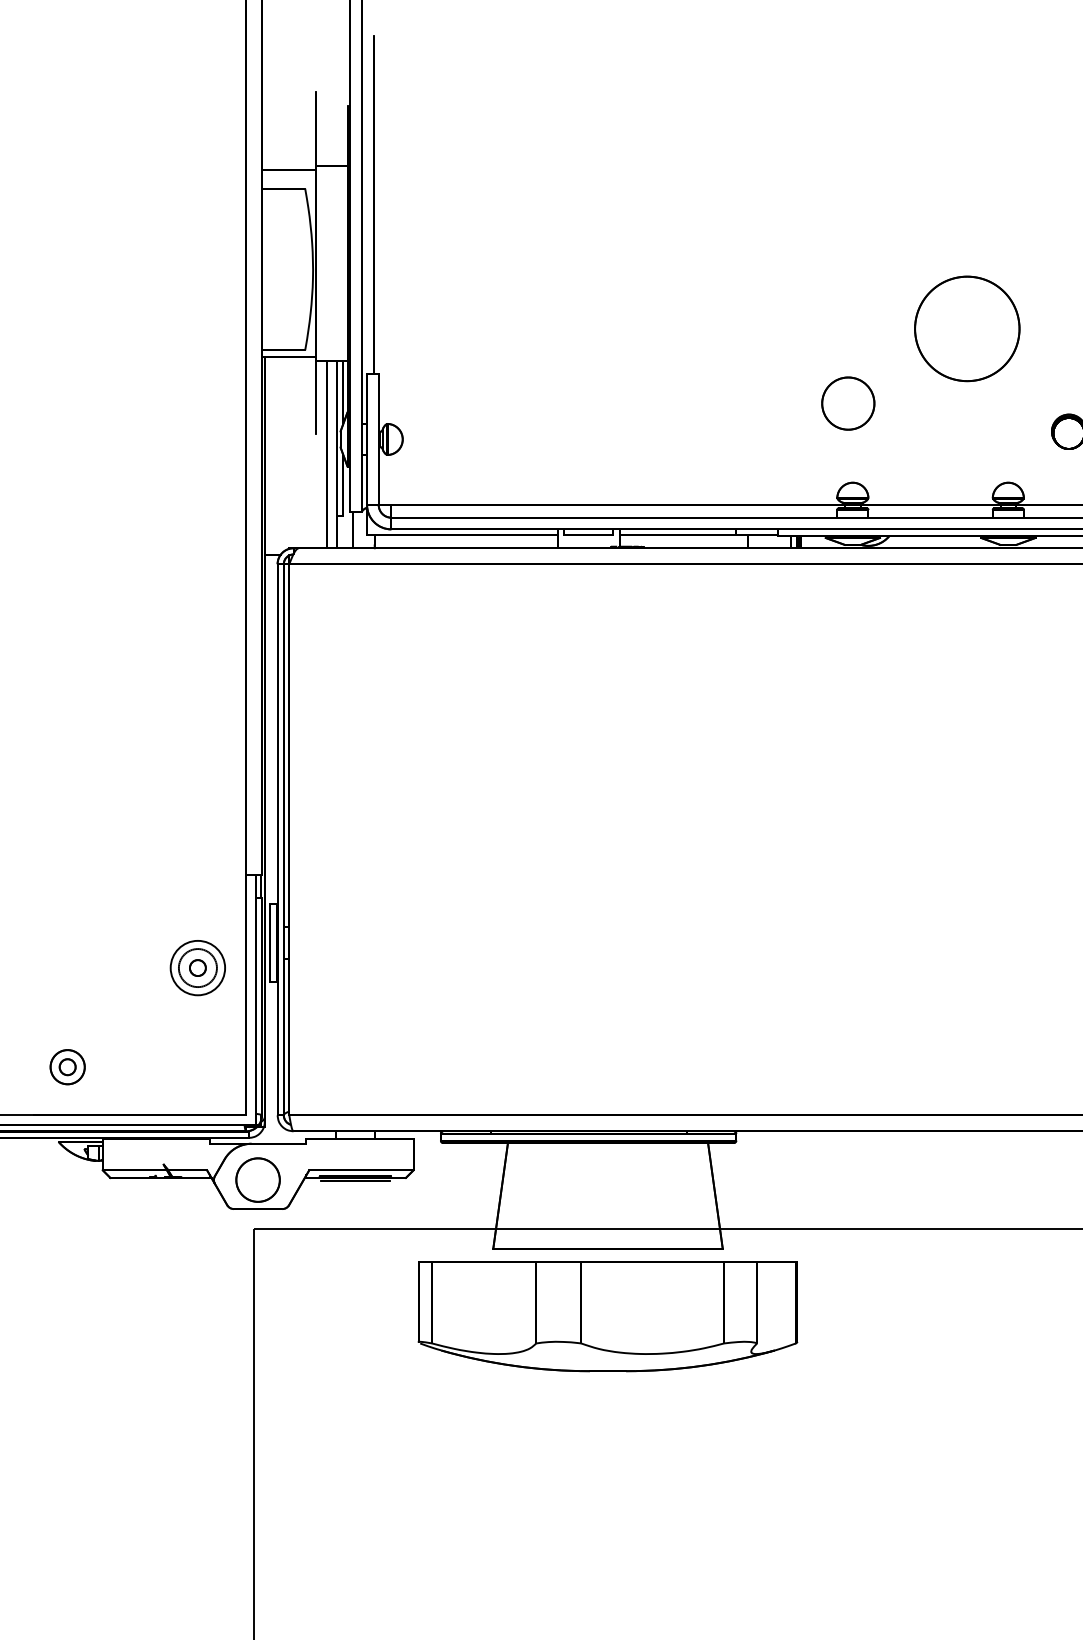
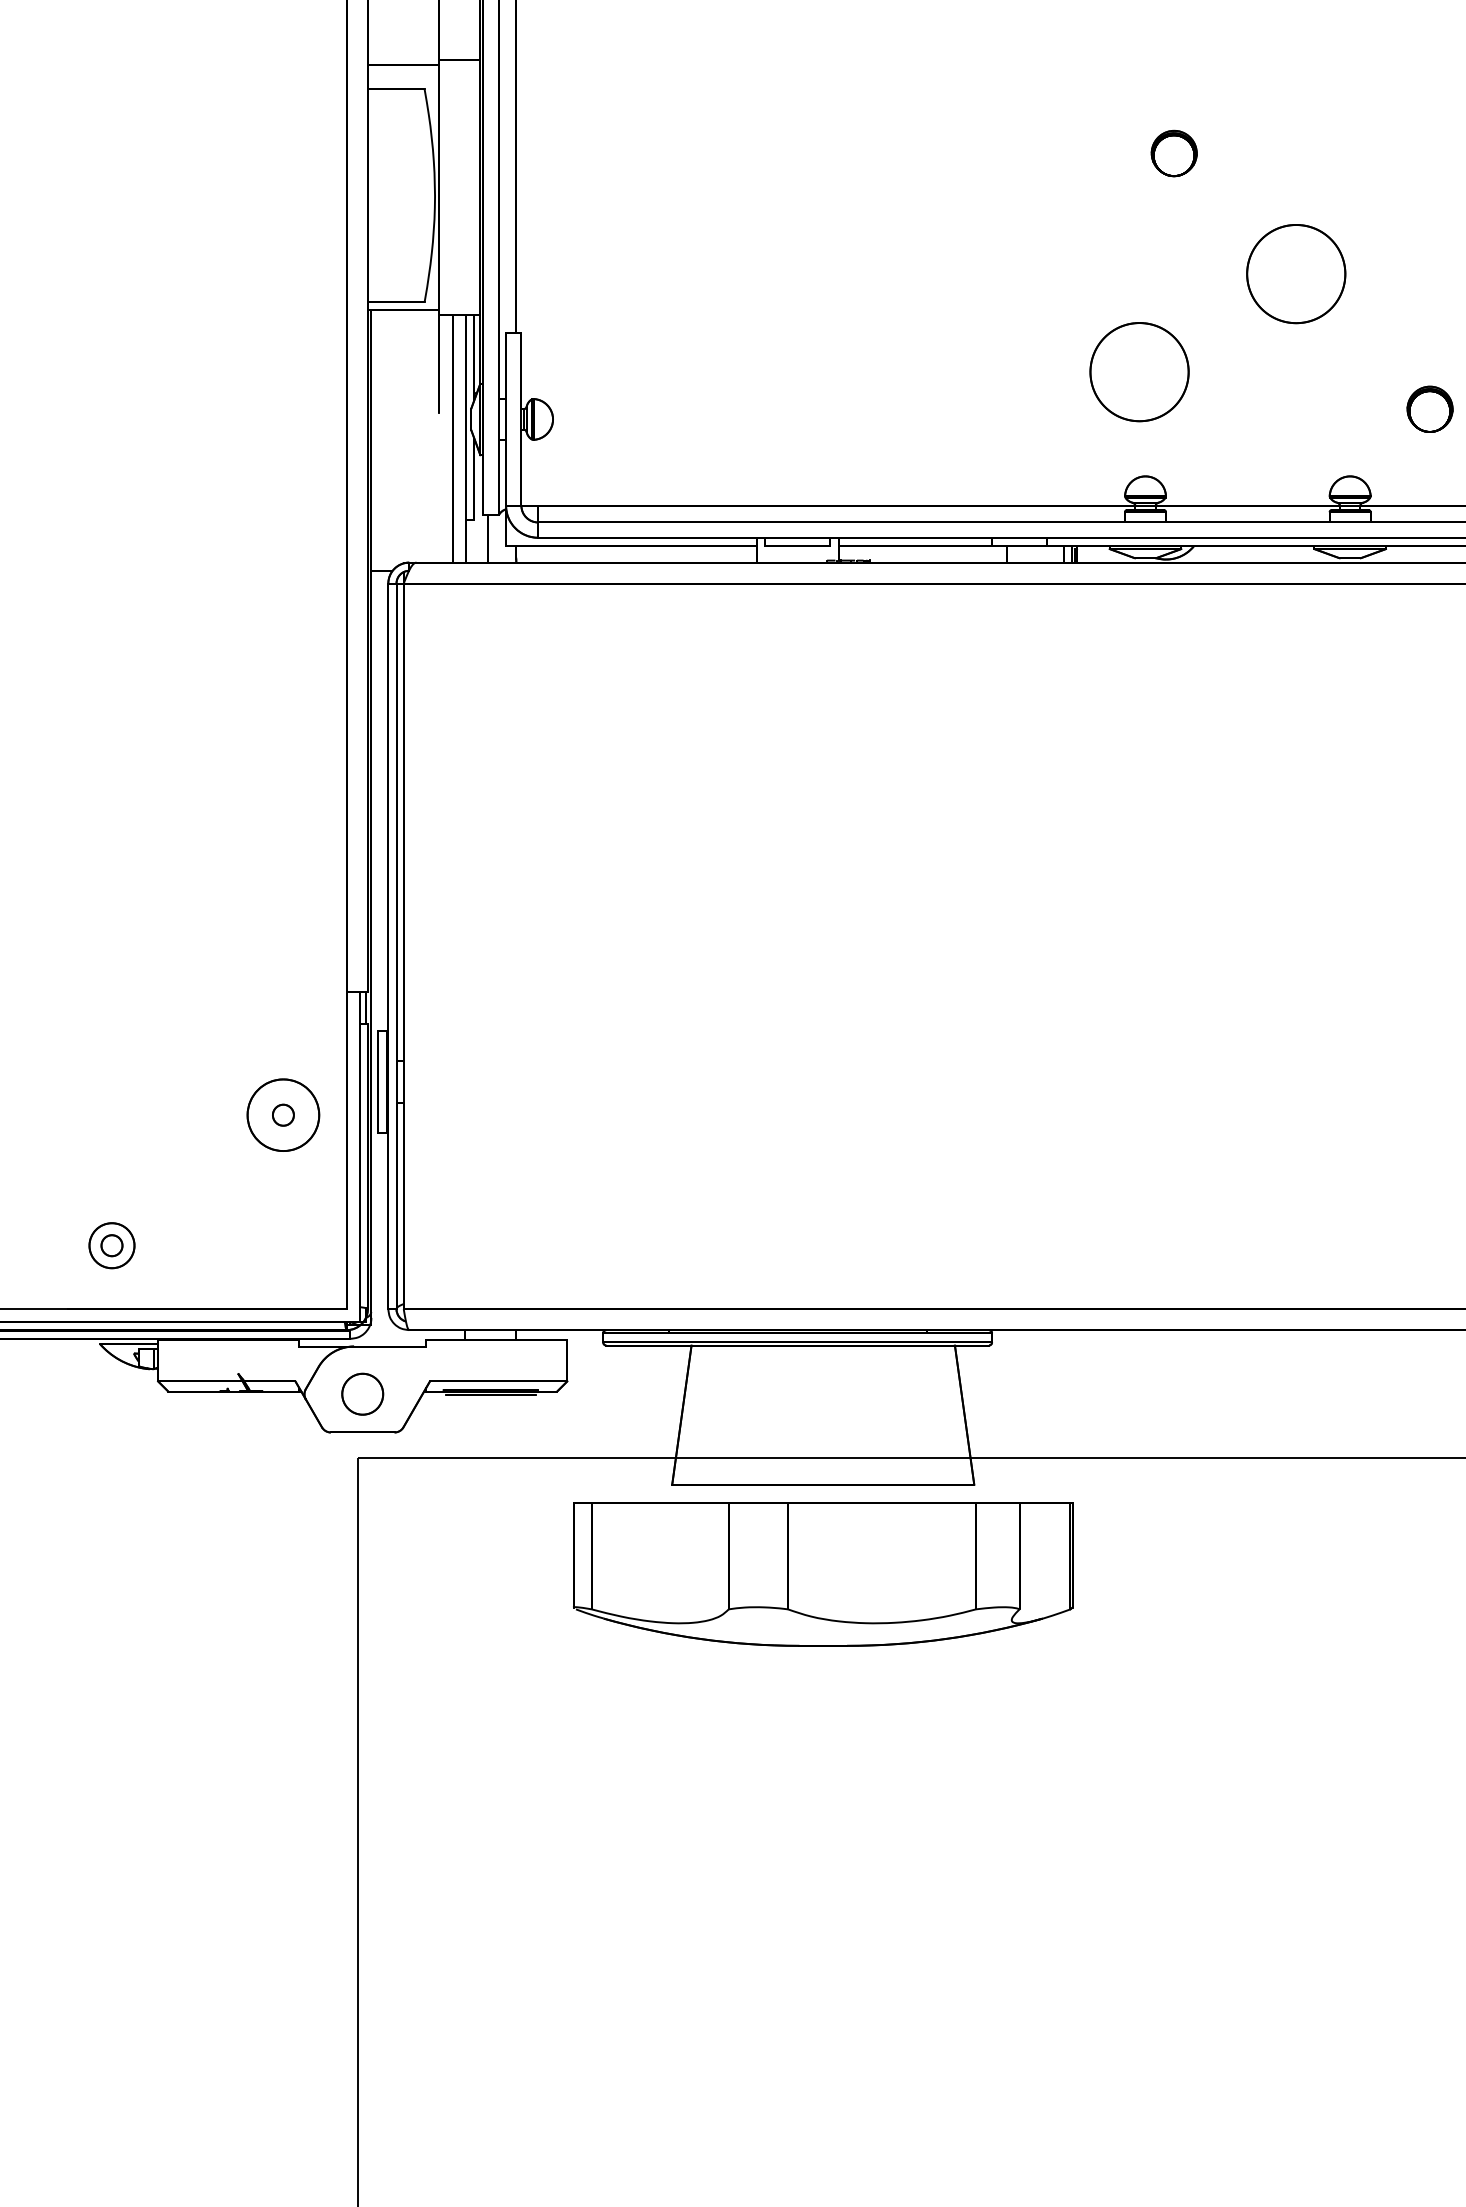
part: (874, 237) -> (1173, 153), added
circle: (967, 329) -> (1296, 274), size x0.71
circle: (848, 403) -> (1139, 372), size x1.43
circle: (197, 968) -> (283, 1115), size x1.43
part: (258, 1179) -> (362, 1393), size x0.71

